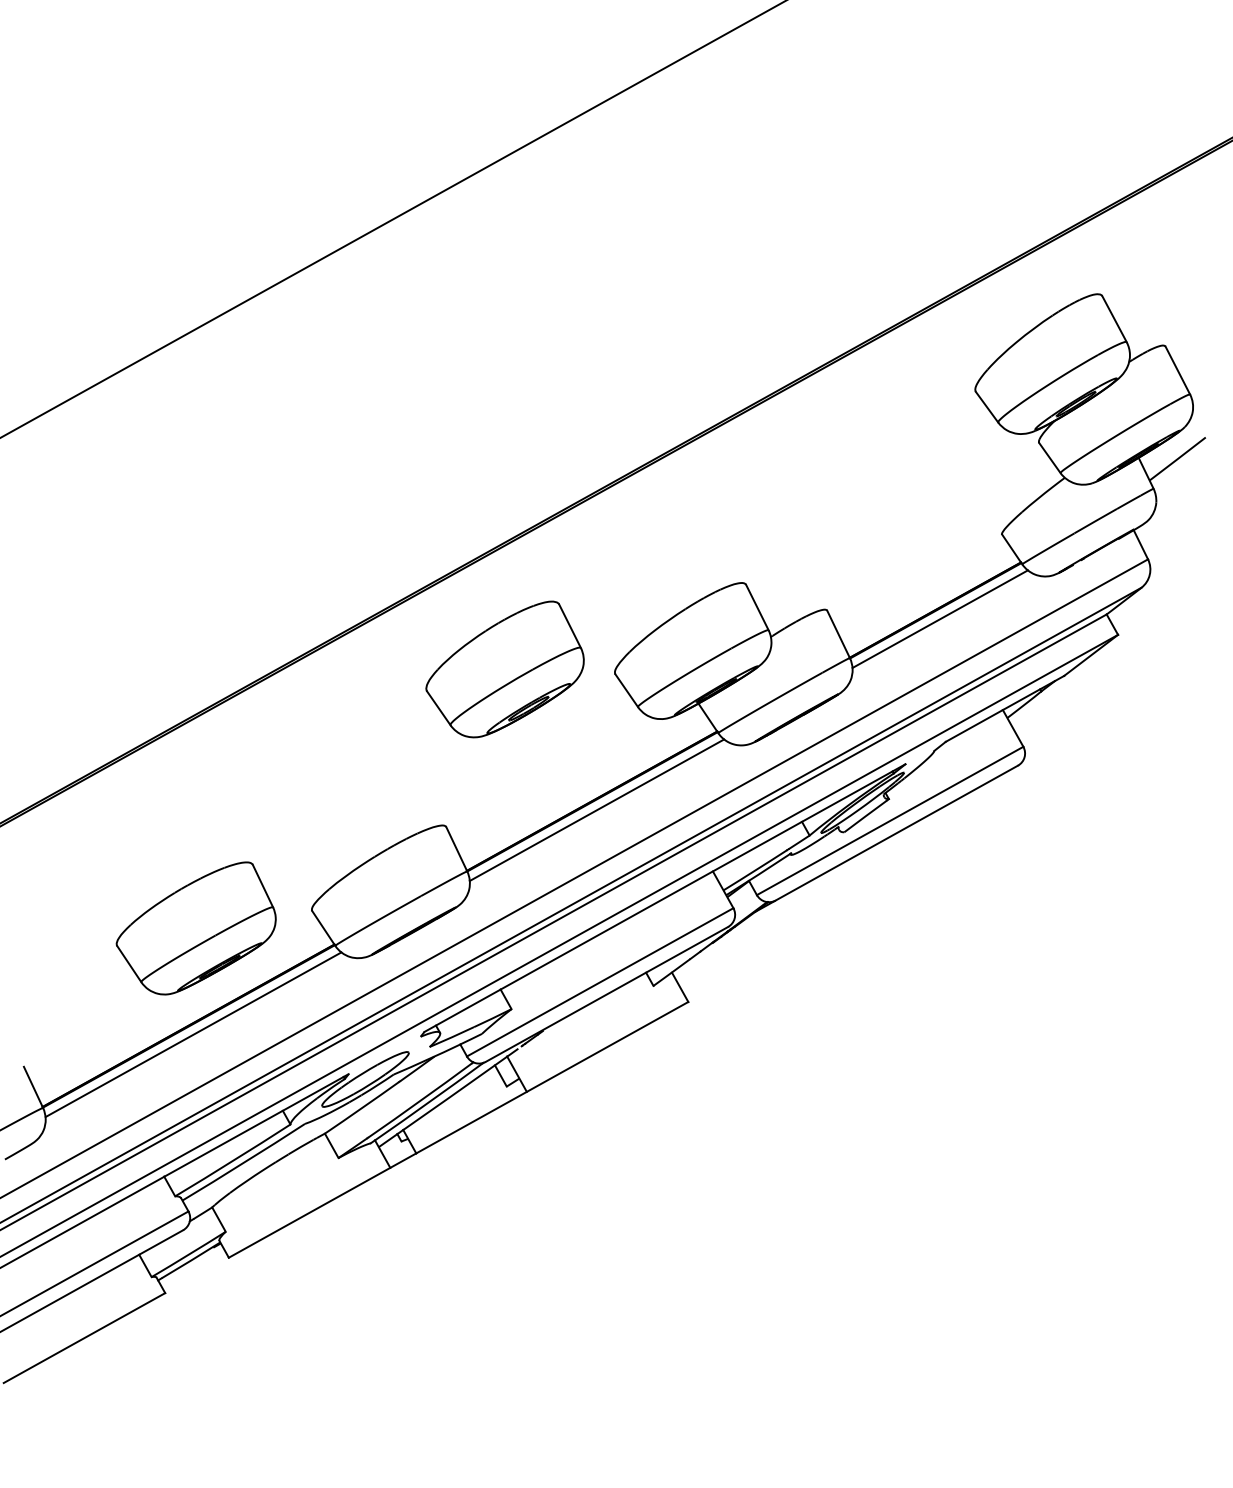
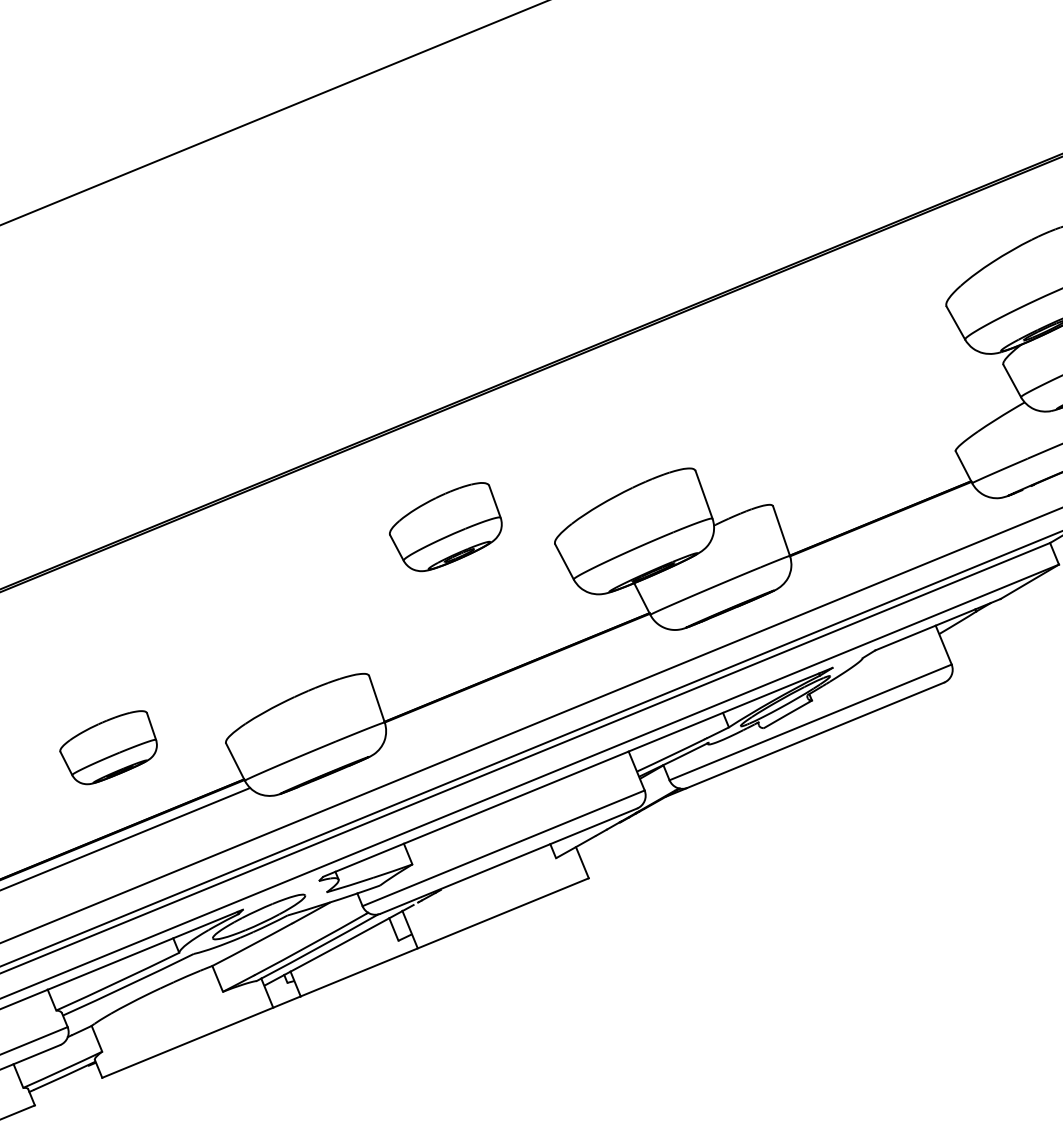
line: (939, 618) -> (883, 527), removed
part: (504, 669) -> (445, 526), size x0.7
line: (596, 809) -> (520, 676), removed
part: (195, 928) -> (108, 746), size x0.6

